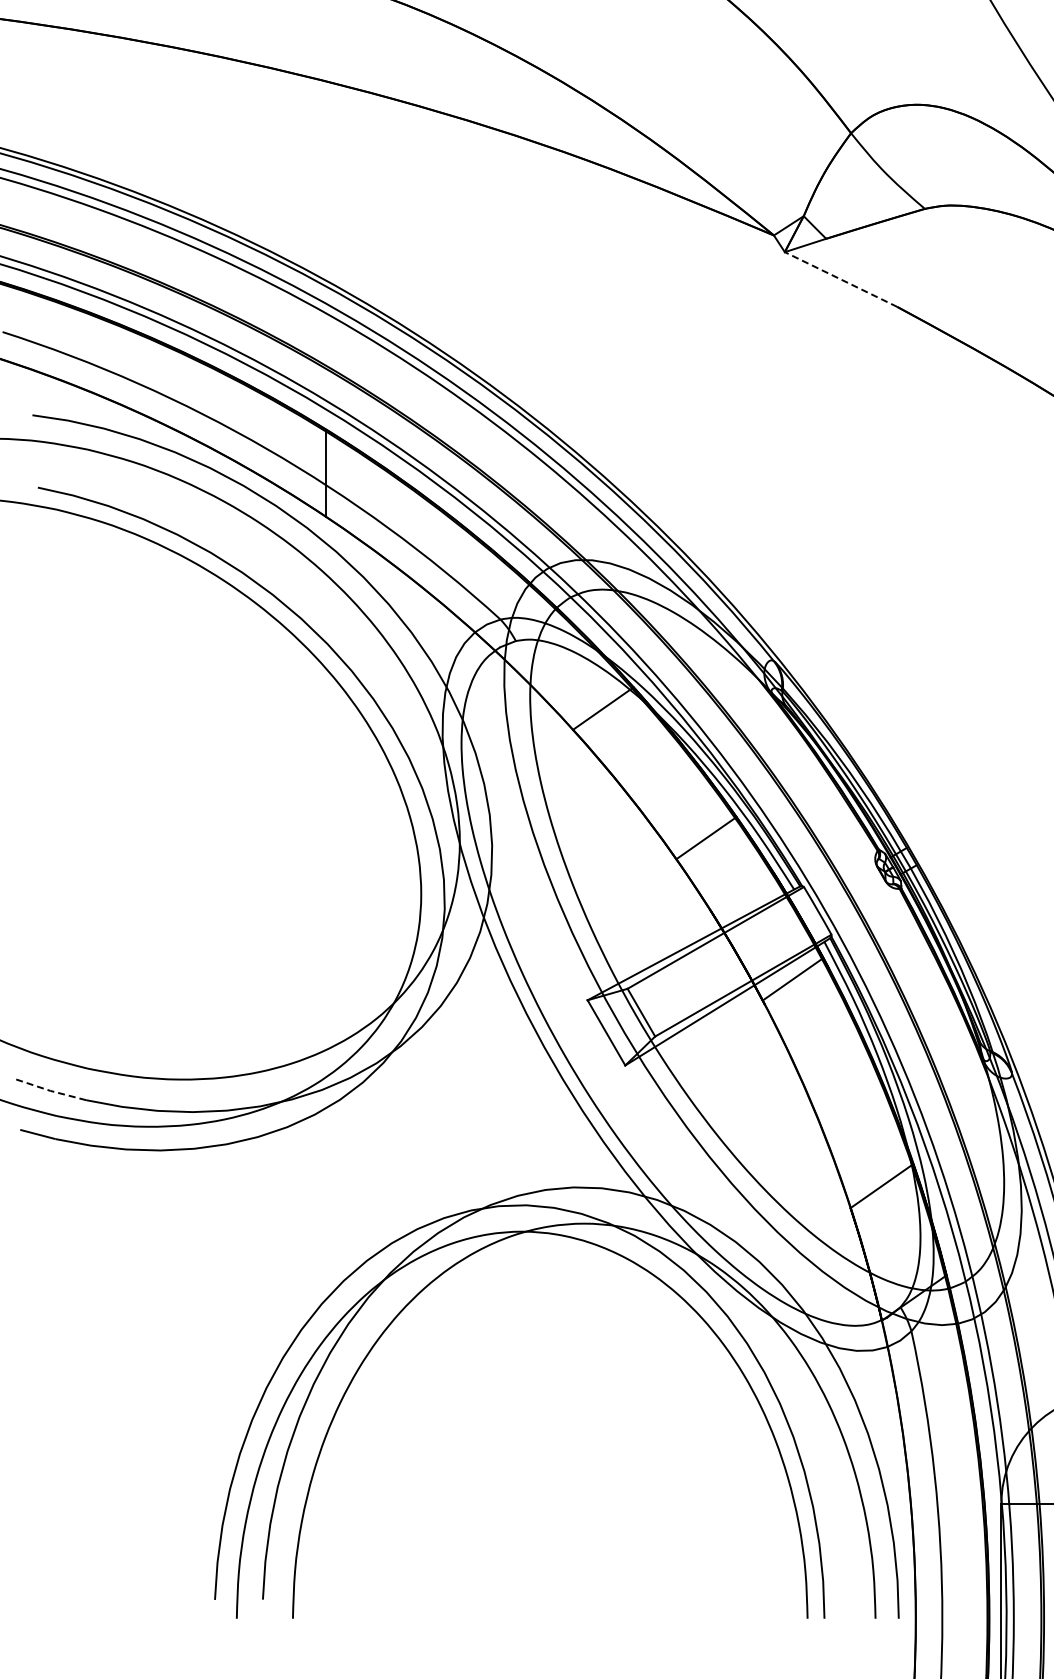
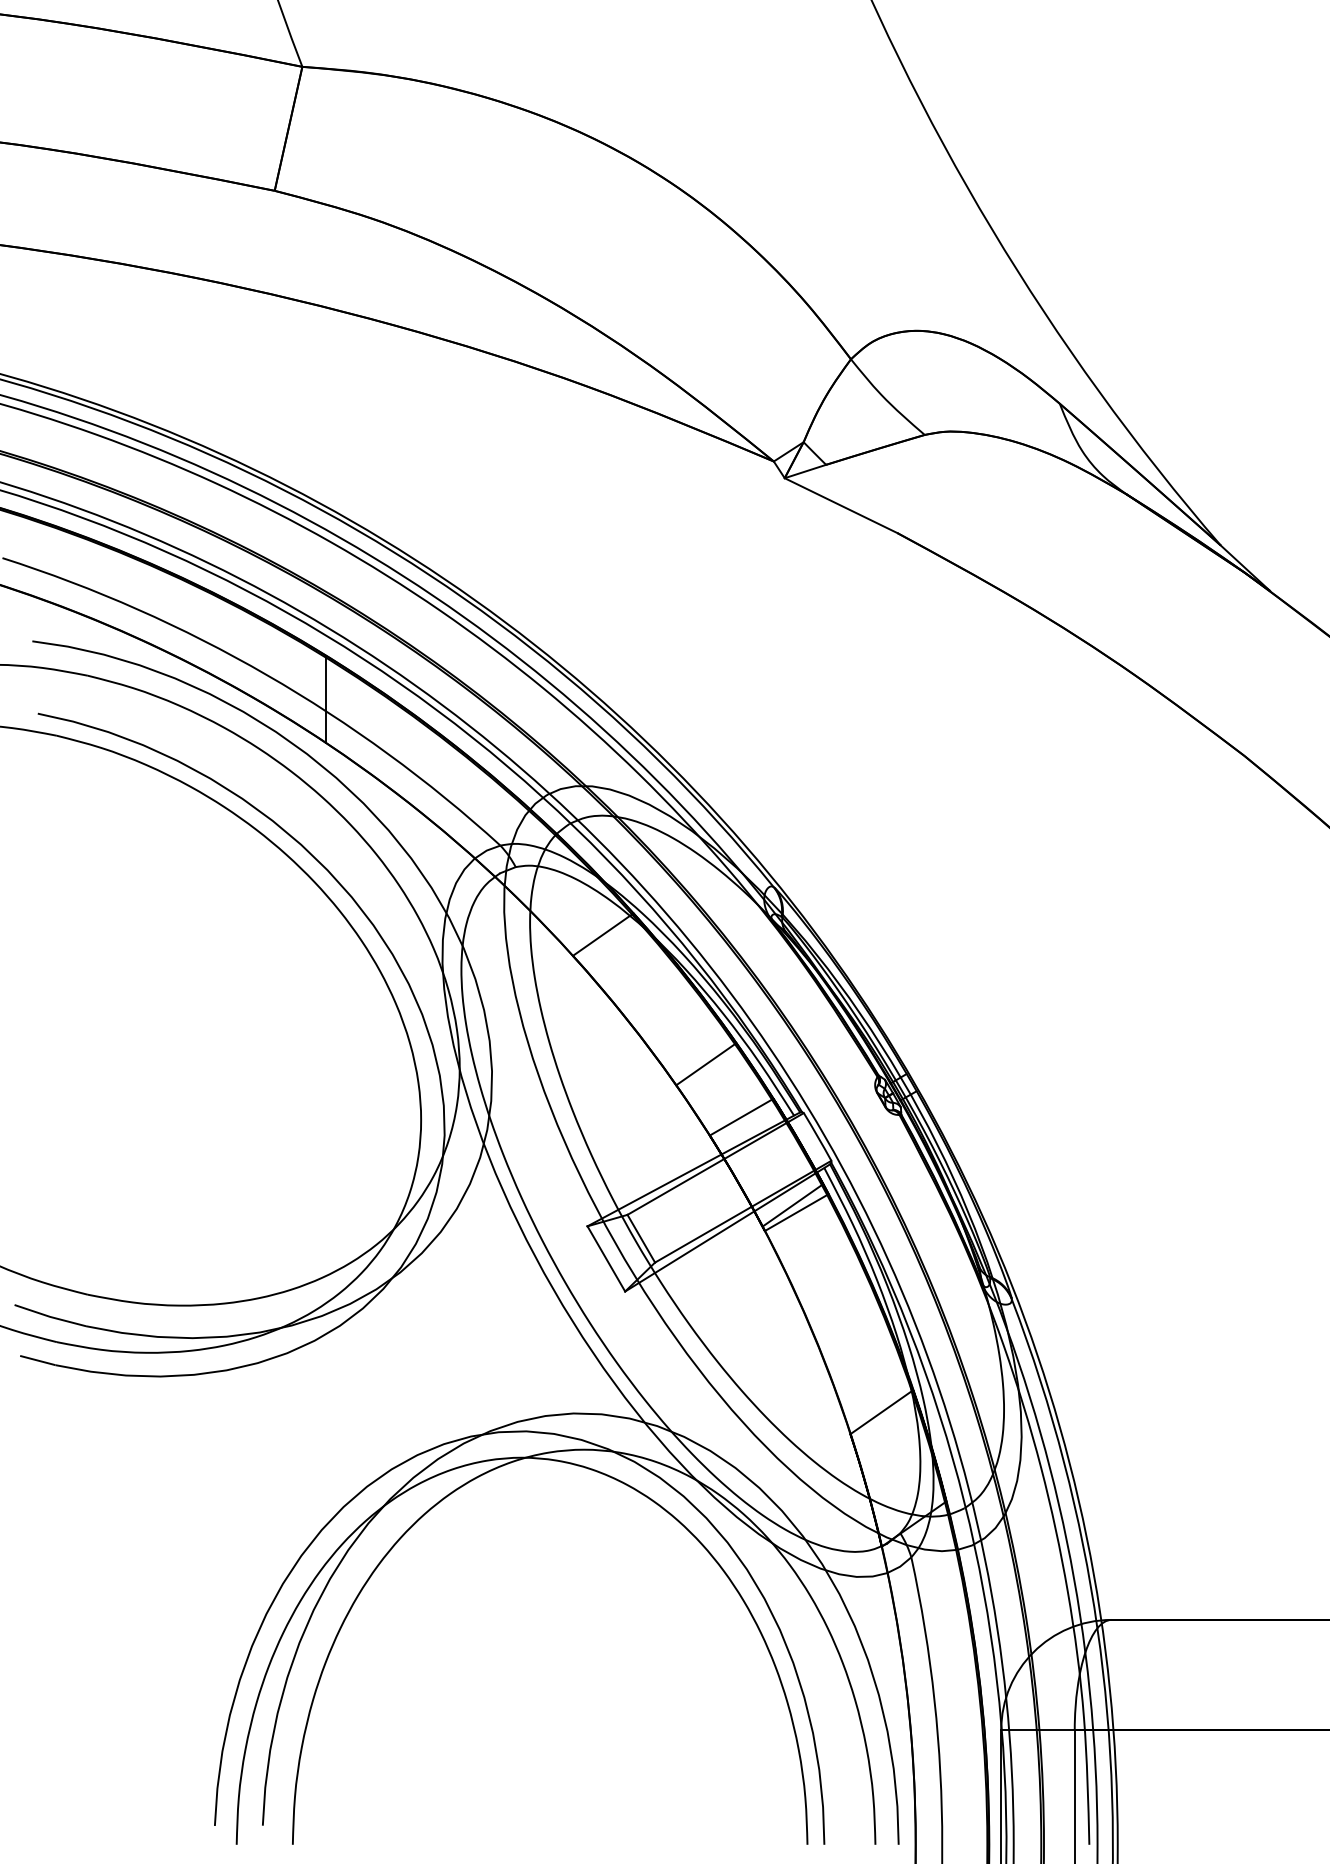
line: (841, 279) -> (841, 505), dashed -> solid
line: (741, 890) -> (741, 1116), added
line: (796, 986) -> (796, 1212), added
line: (50, 1090) -> (50, 1316), dashed -> solid

